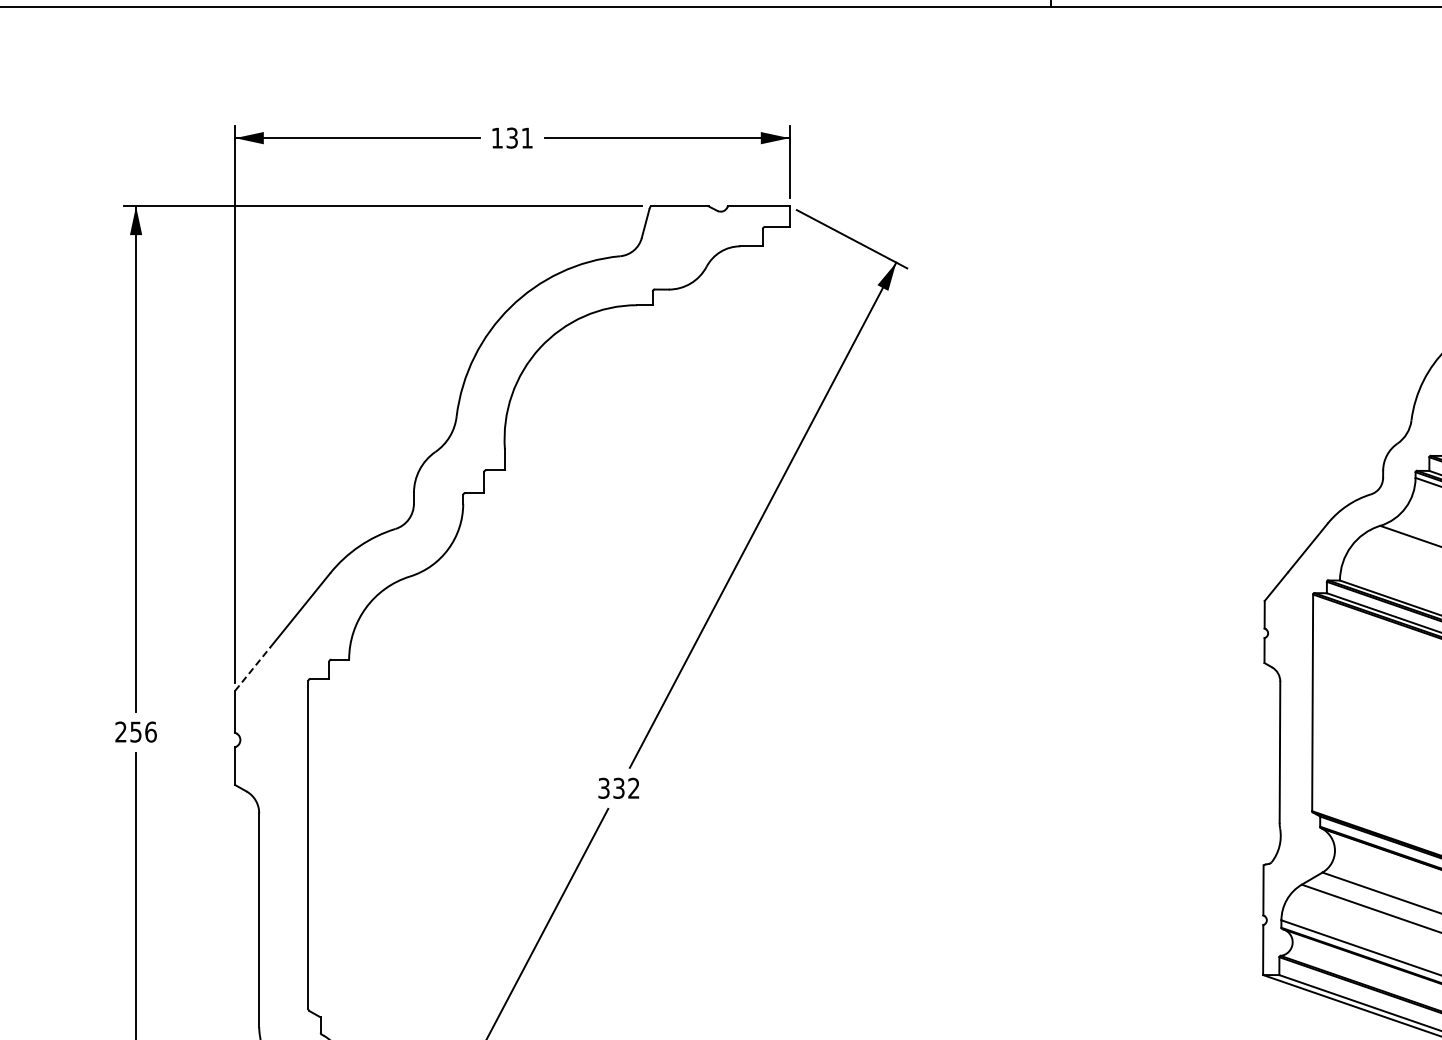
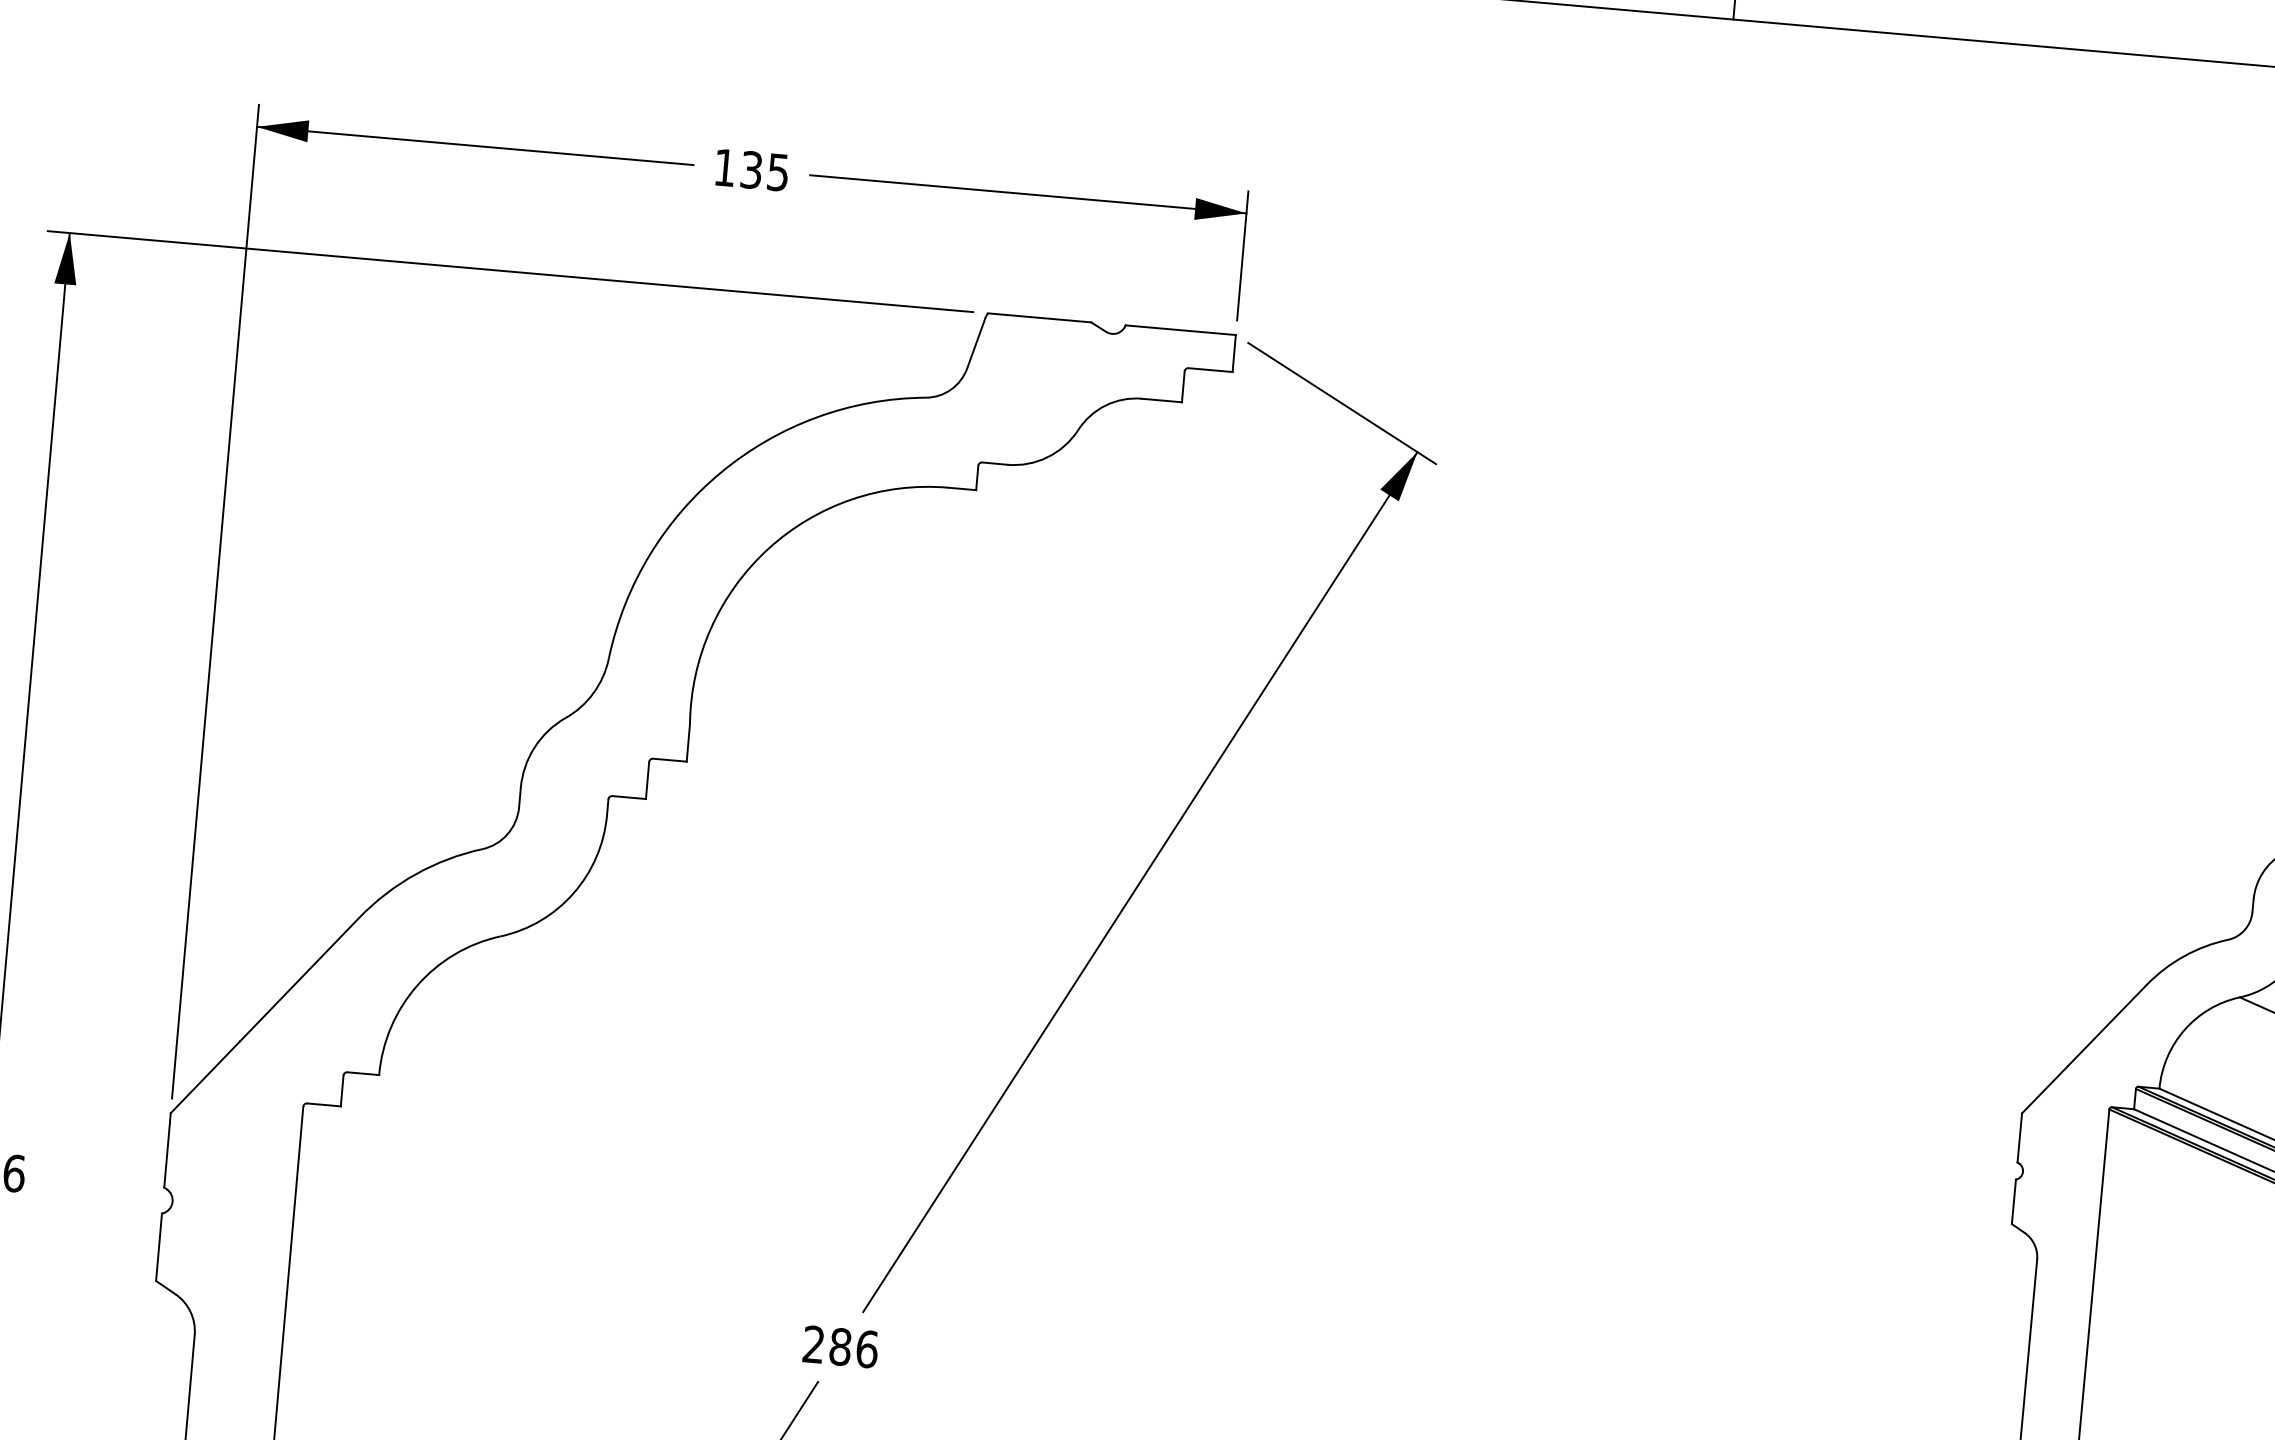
text: (526, 137) -> (777, 171), 131 -> 135
line: (252, 669) -> (205, 1077), dashed -> solid
text: (618, 787) -> (839, 1345), 332 -> 286

